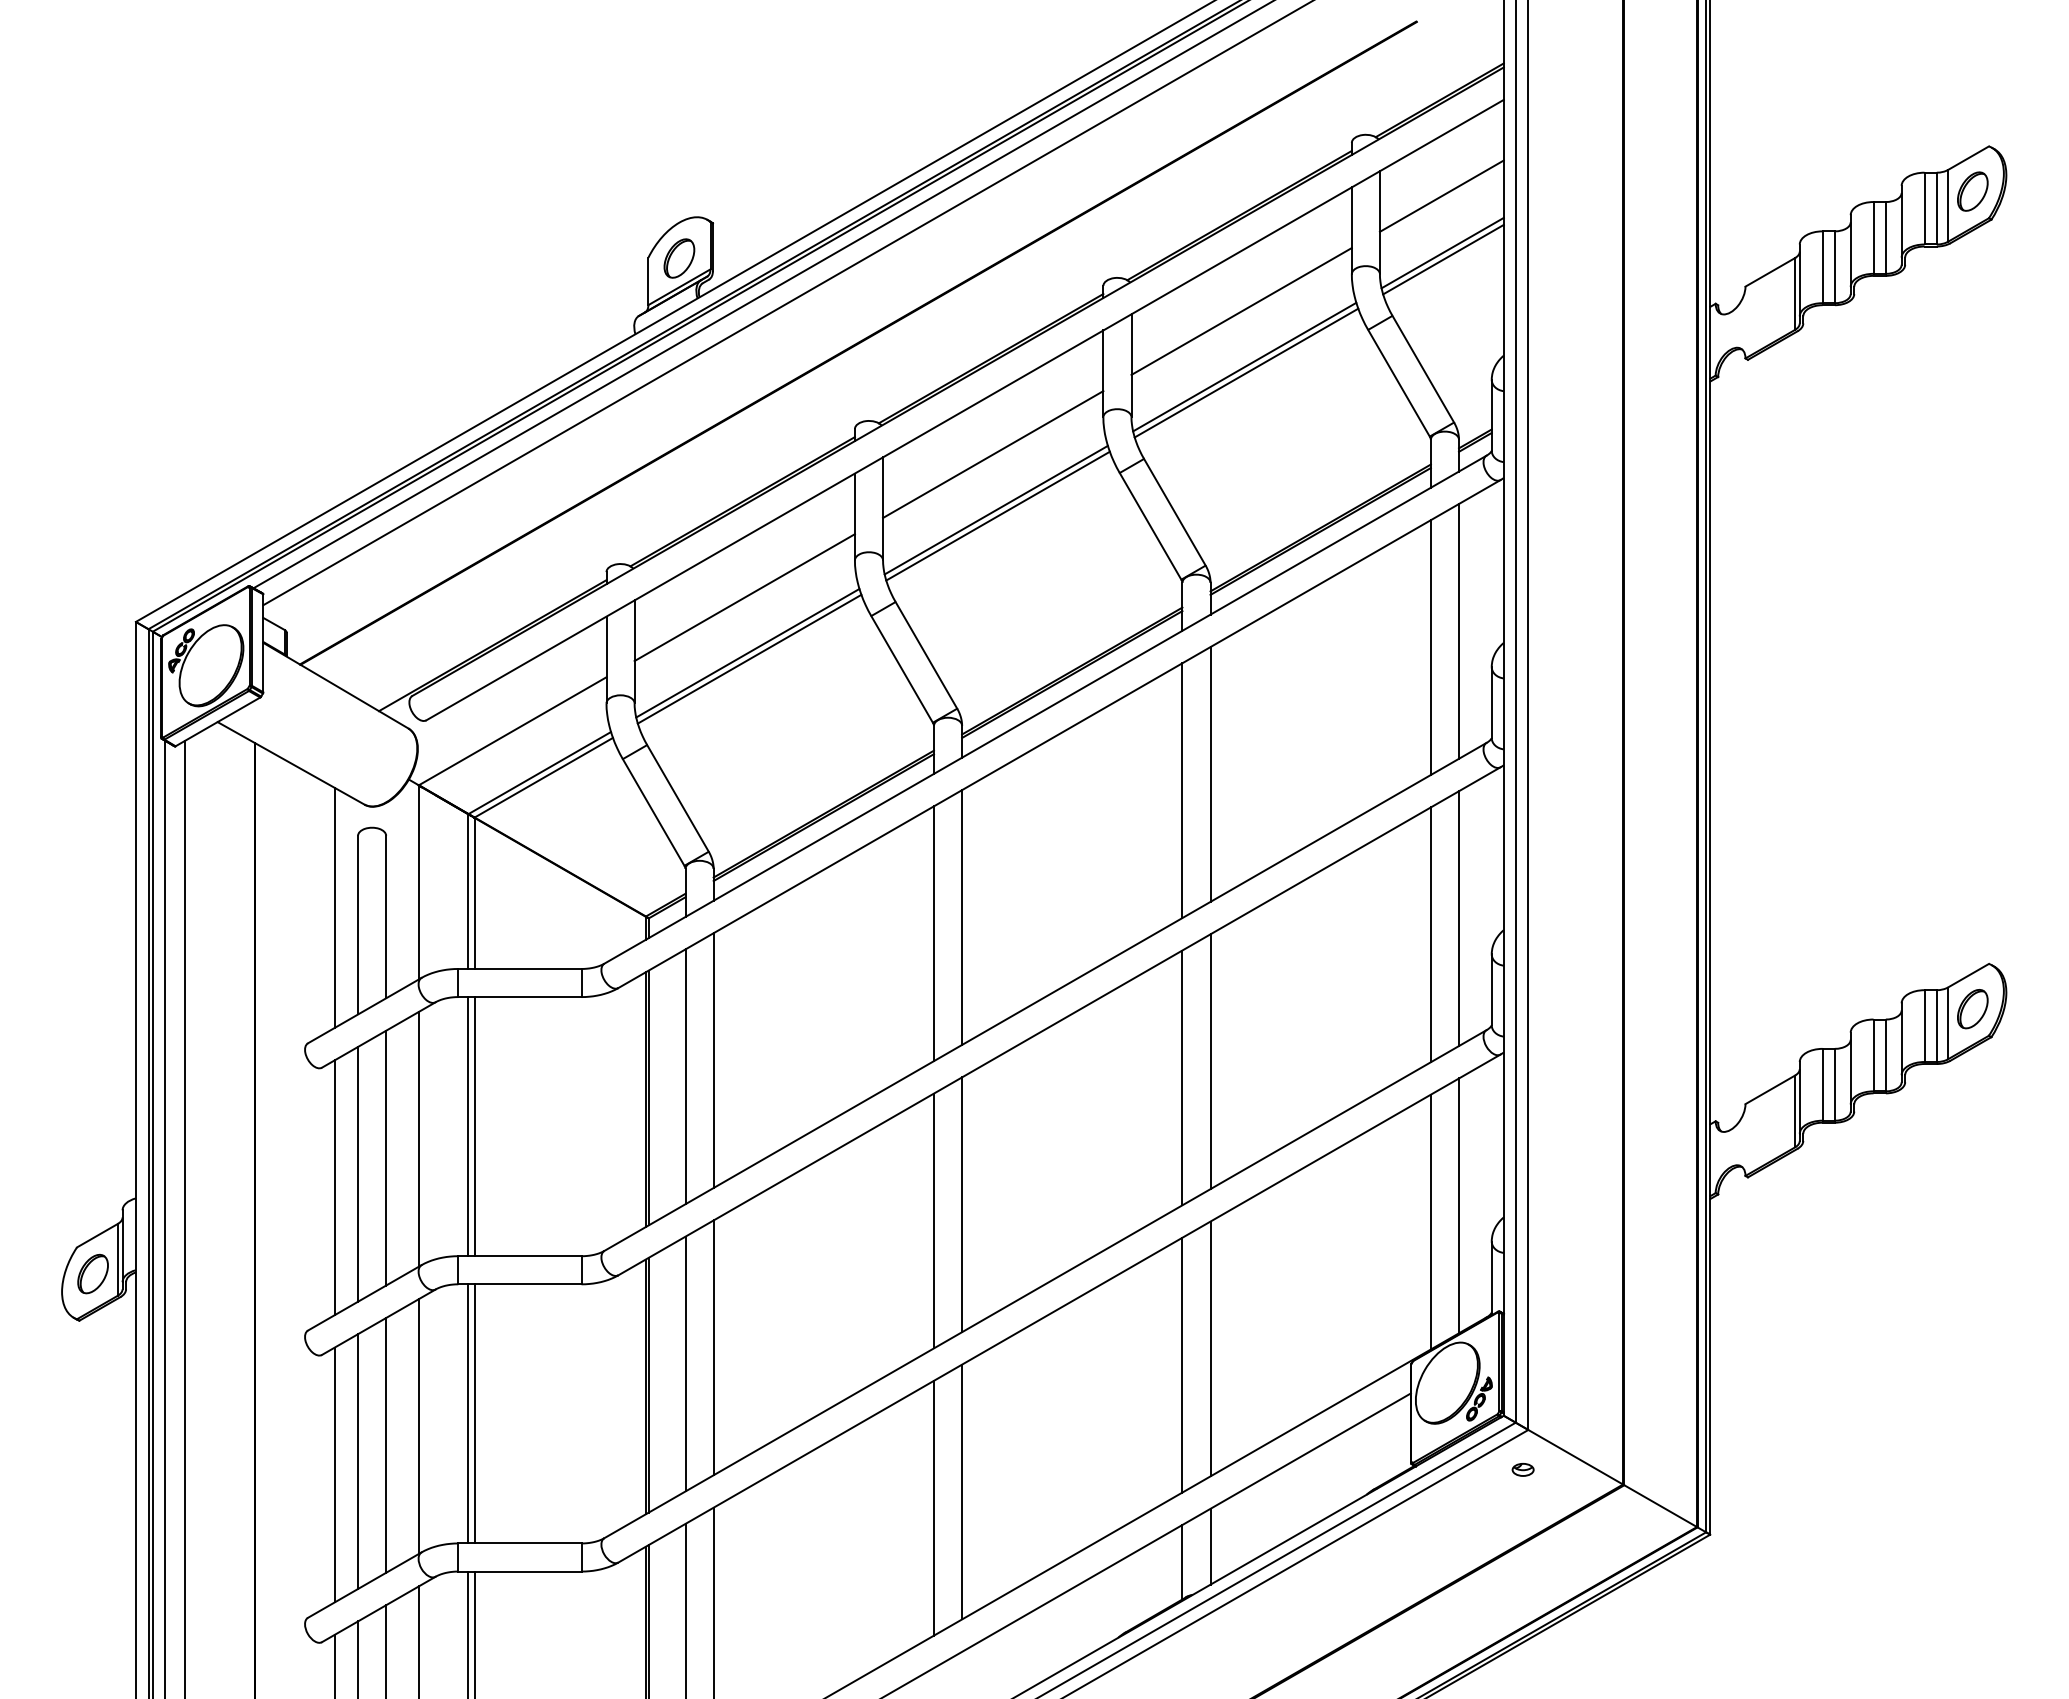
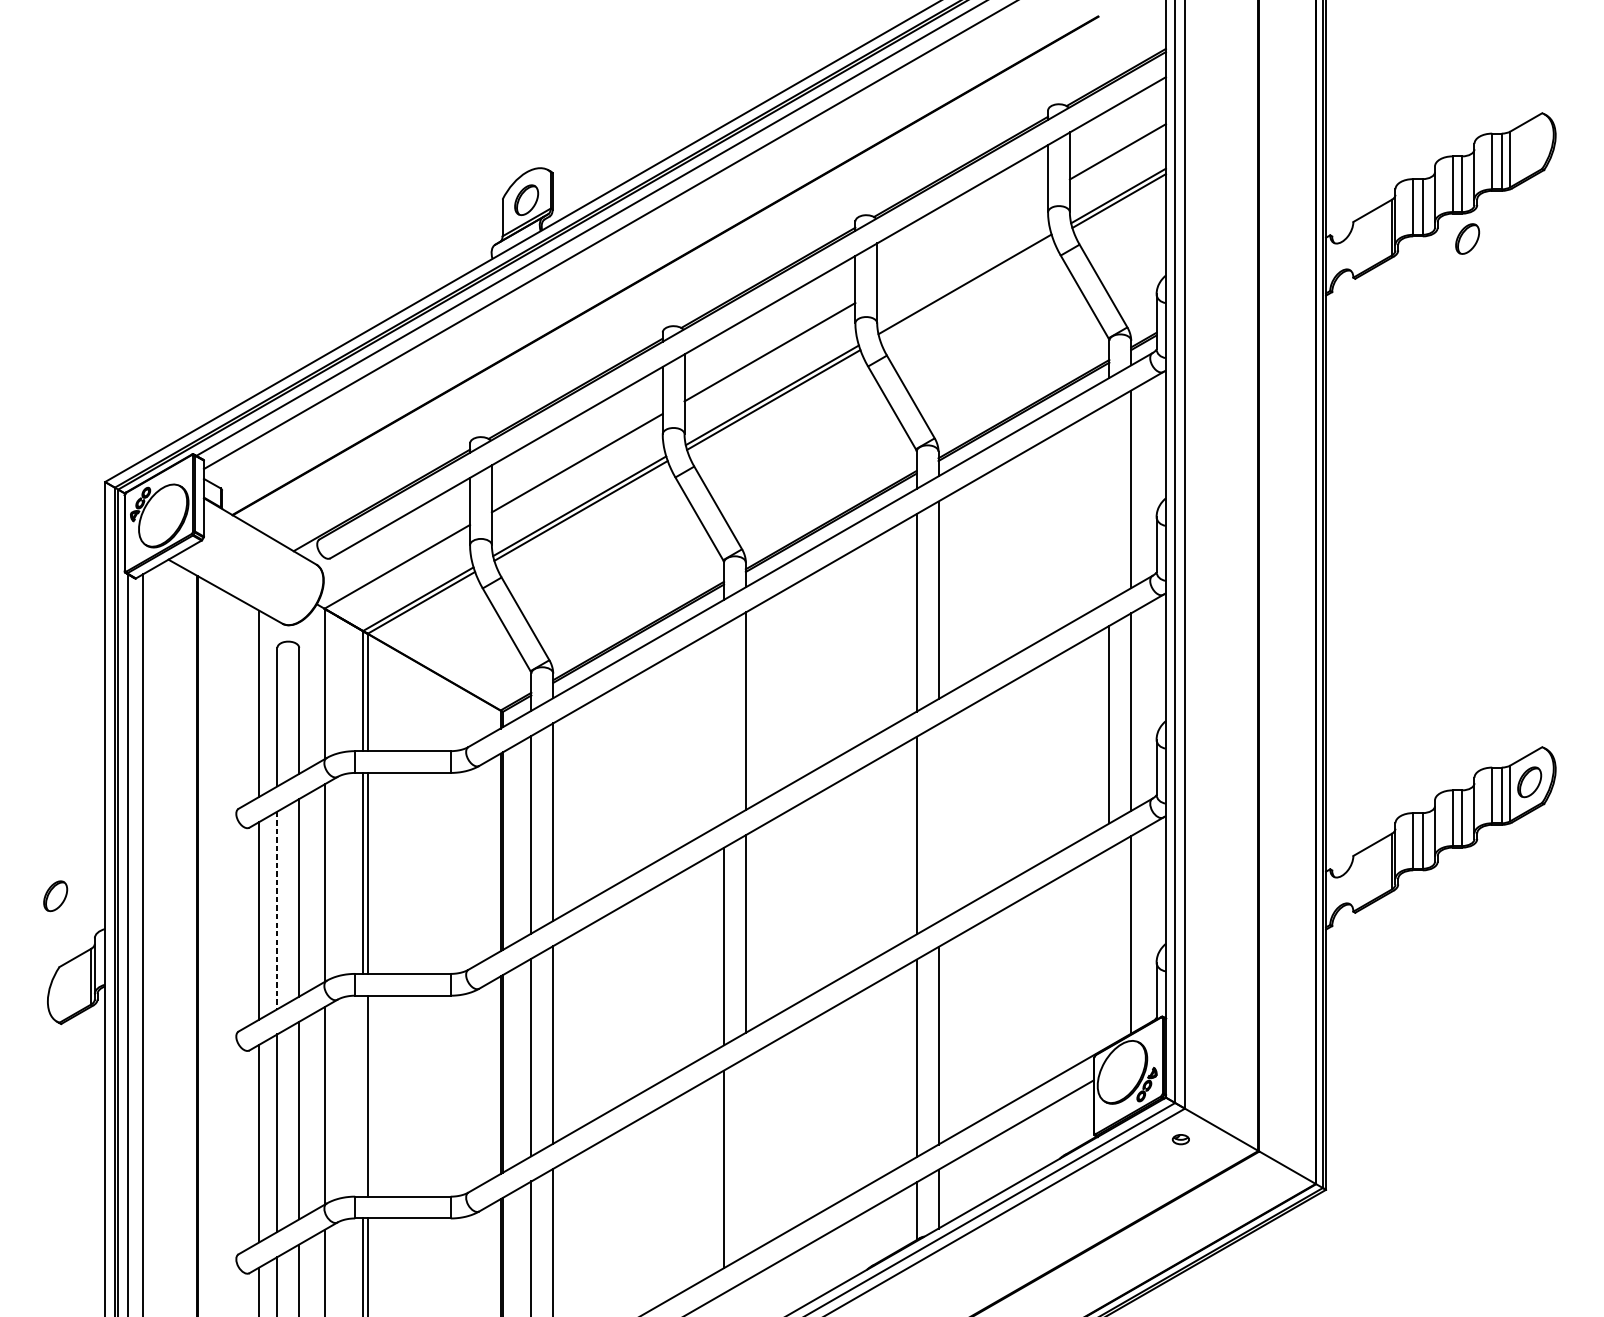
part: (1972, 191) -> (1467, 238), moved
line: (1241, 311) -> (962, 241), removed
line: (1246, 372) -> (966, 288), removed
line: (1430, 647) -> (1109, 501), removed
line: (934, 933) -> (724, 723), removed
line: (1210, 1061) -> (938, 822), removed
line: (358, 1174) -> (277, 910), solid -> dashed
line: (1430, 1221) -> (1109, 946), removed
part: (92, 1273) -> (55, 895), moved
line: (468, 1413) -> (363, 1095), removed
line: (962, 1491) -> (746, 1156), removed

